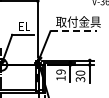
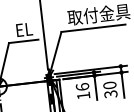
line: (74, 31) -> (94, 28), dashed -> solid
text: (60, 71) -> (81, 86), 19 -> 16

